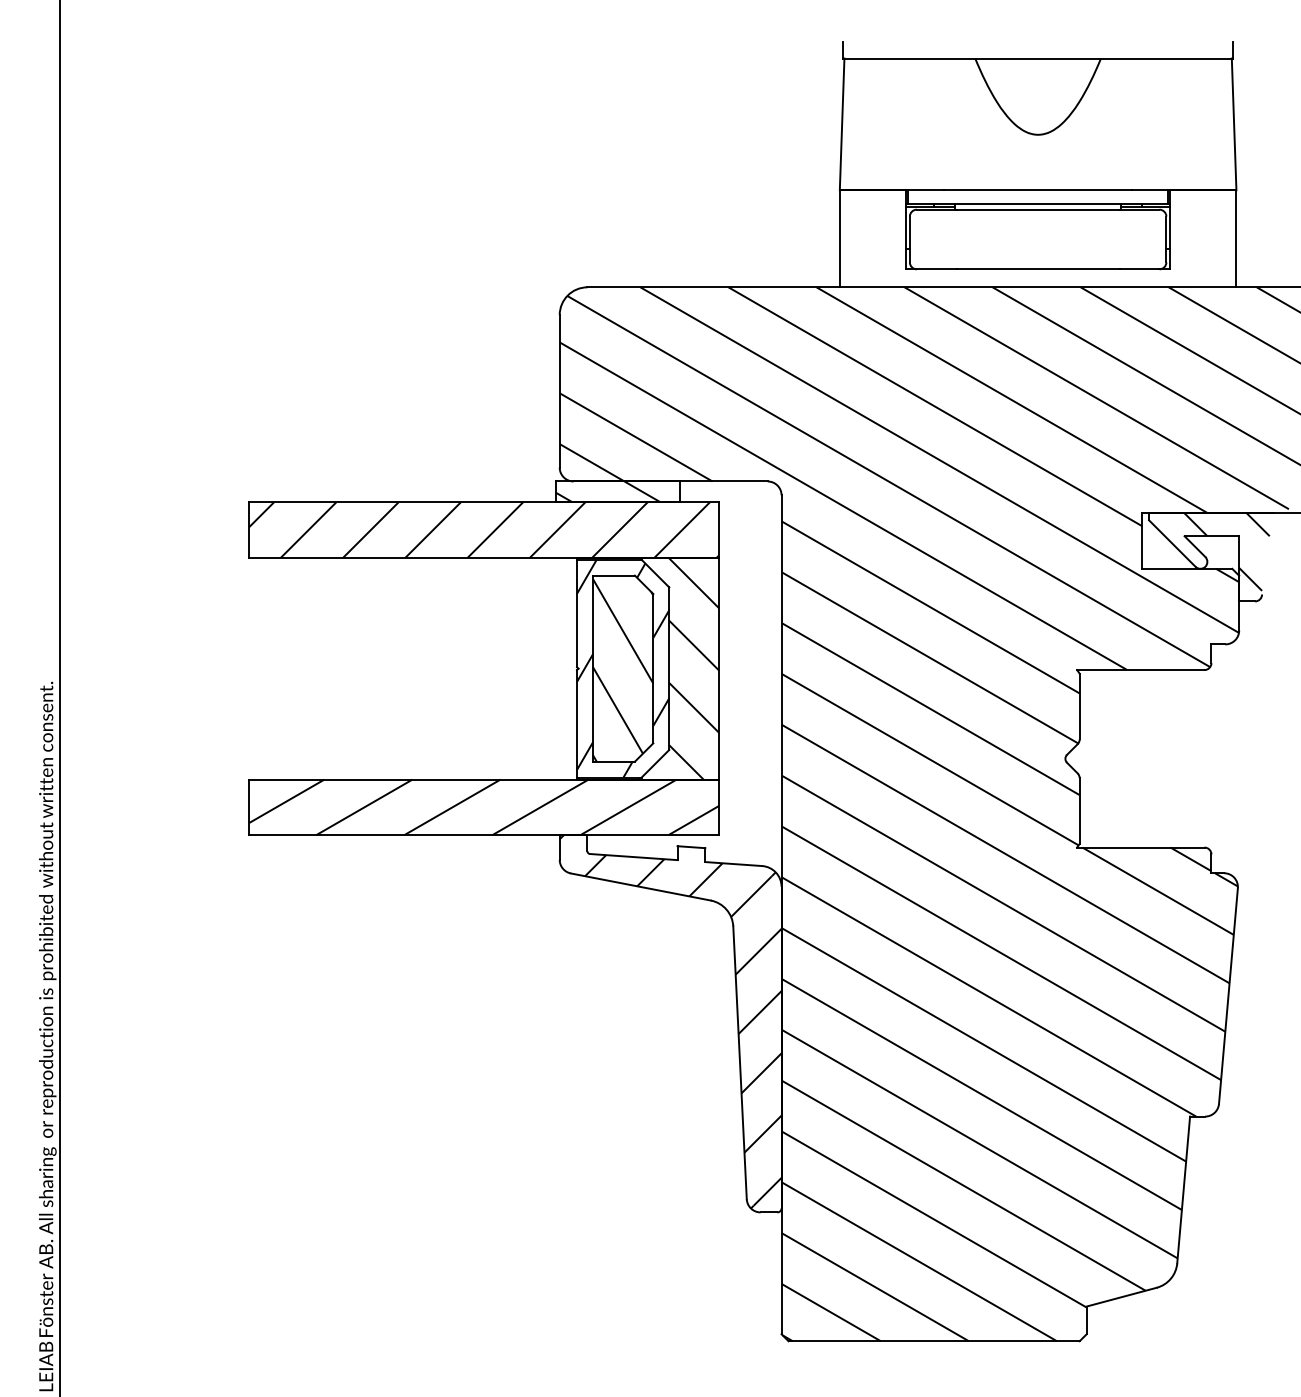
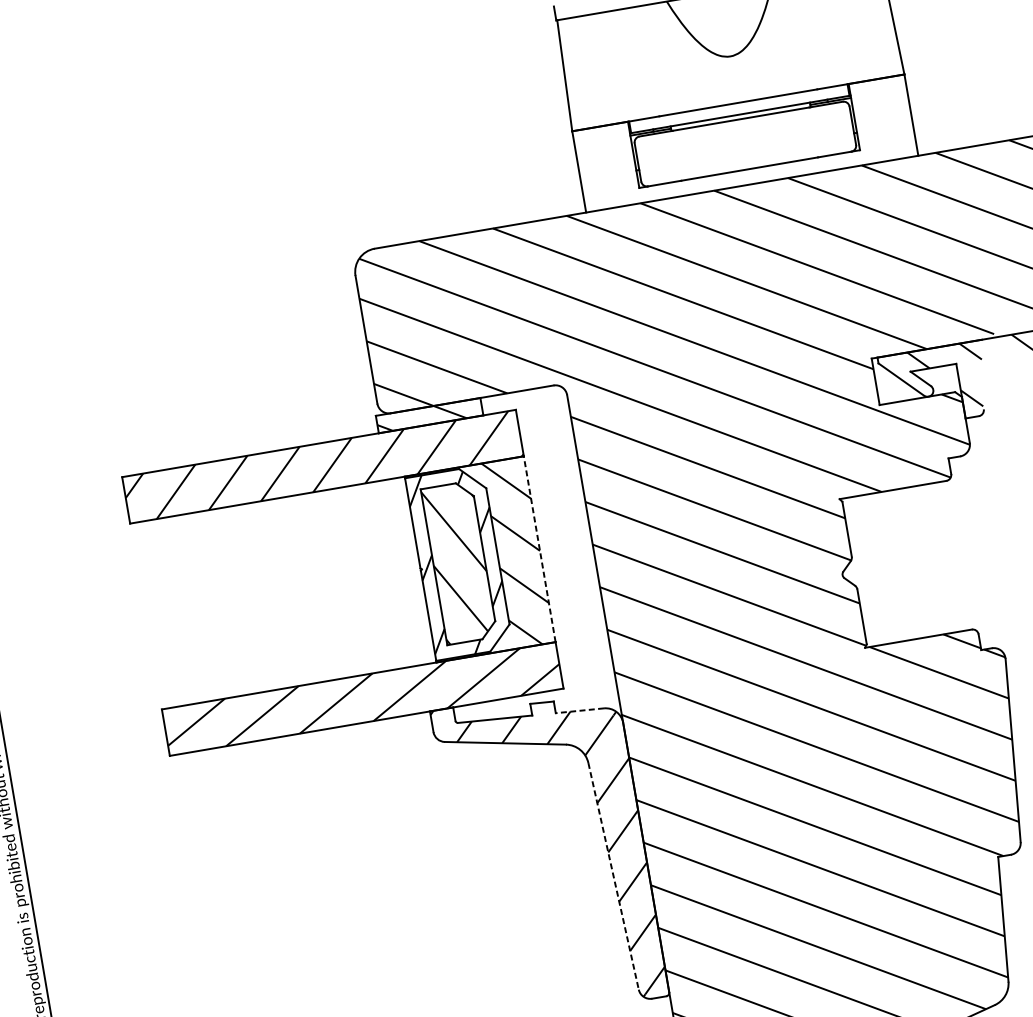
line: (719, 668) -> (539, 549), solid -> dashed
line: (733, 864) -> (579, 711), solid -> dashed
line: (740, 1062) -> (613, 876), solid -> dashed

